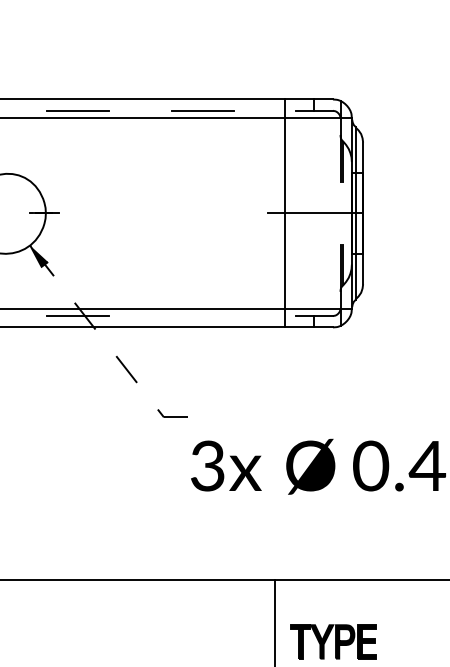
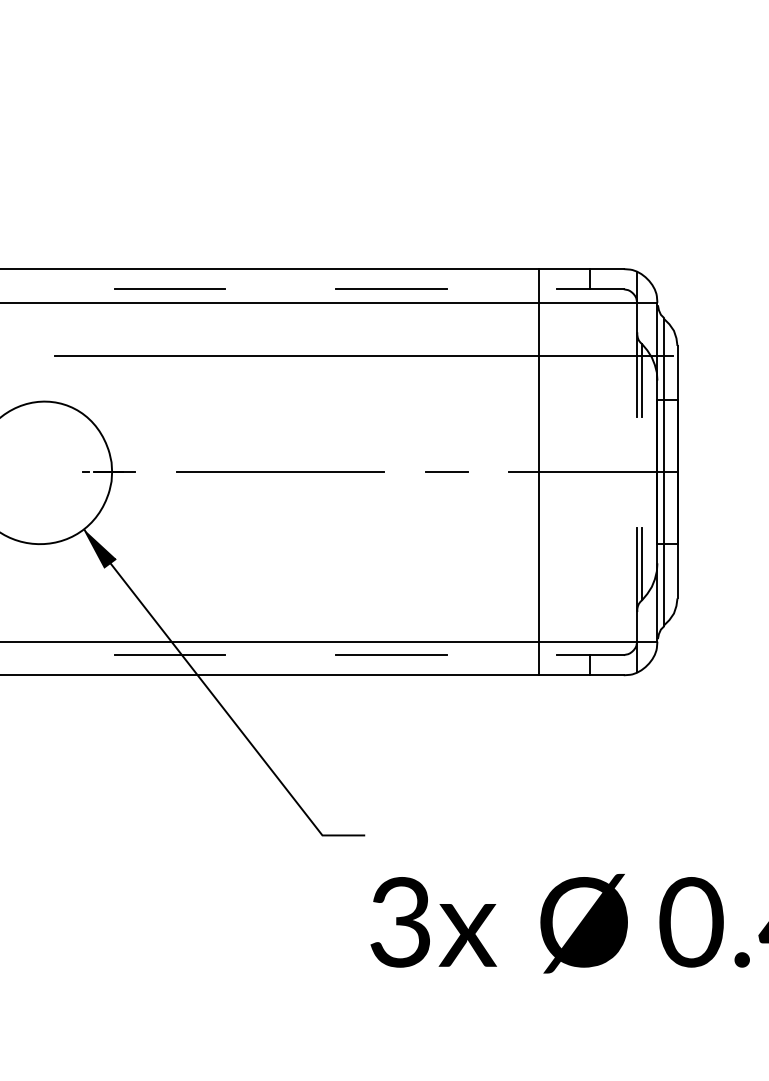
line: (186, 148) -> (362, 356), added
line: (233, 212) -> (446, 470), added
line: (140, 213) -> (280, 472), added
line: (202, 316) -> (391, 655), added
line: (111, 350) -> (229, 716), dashed -> solid

